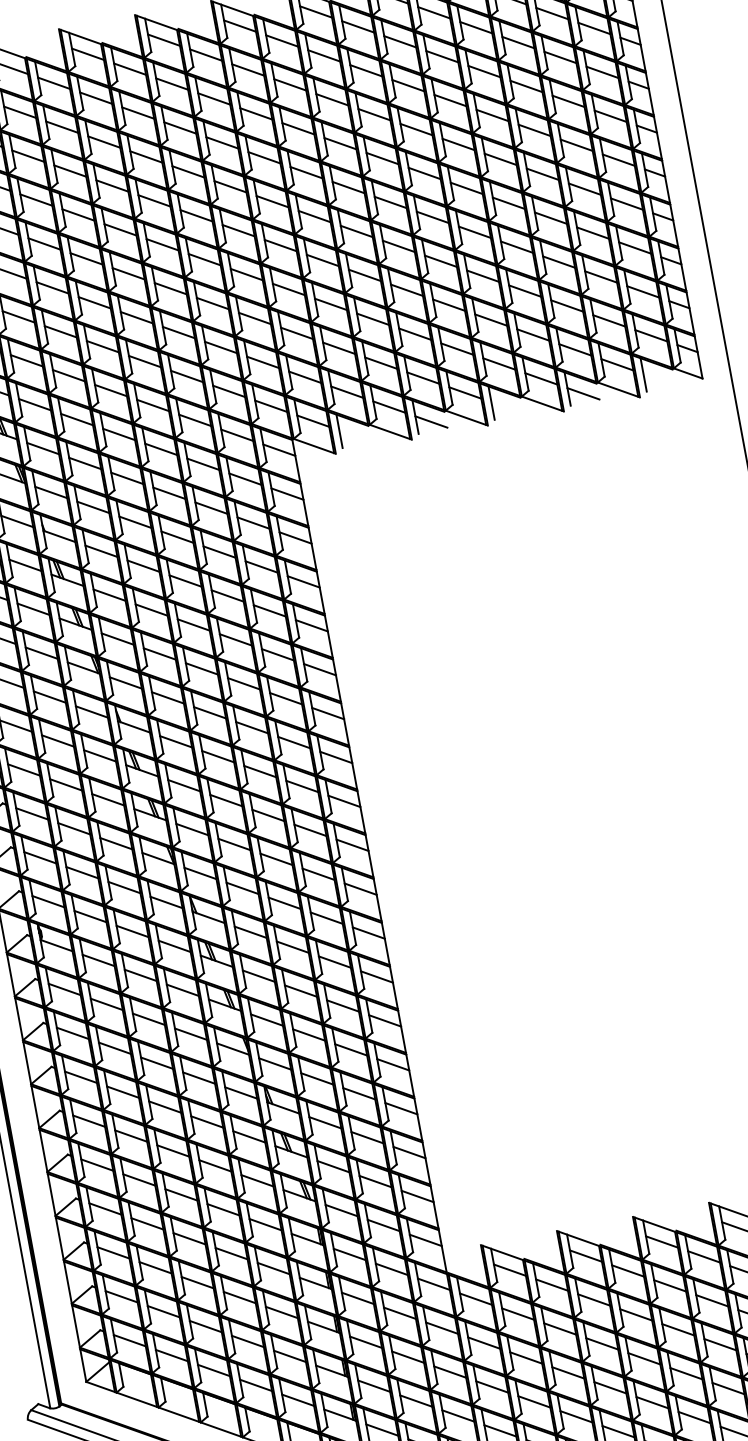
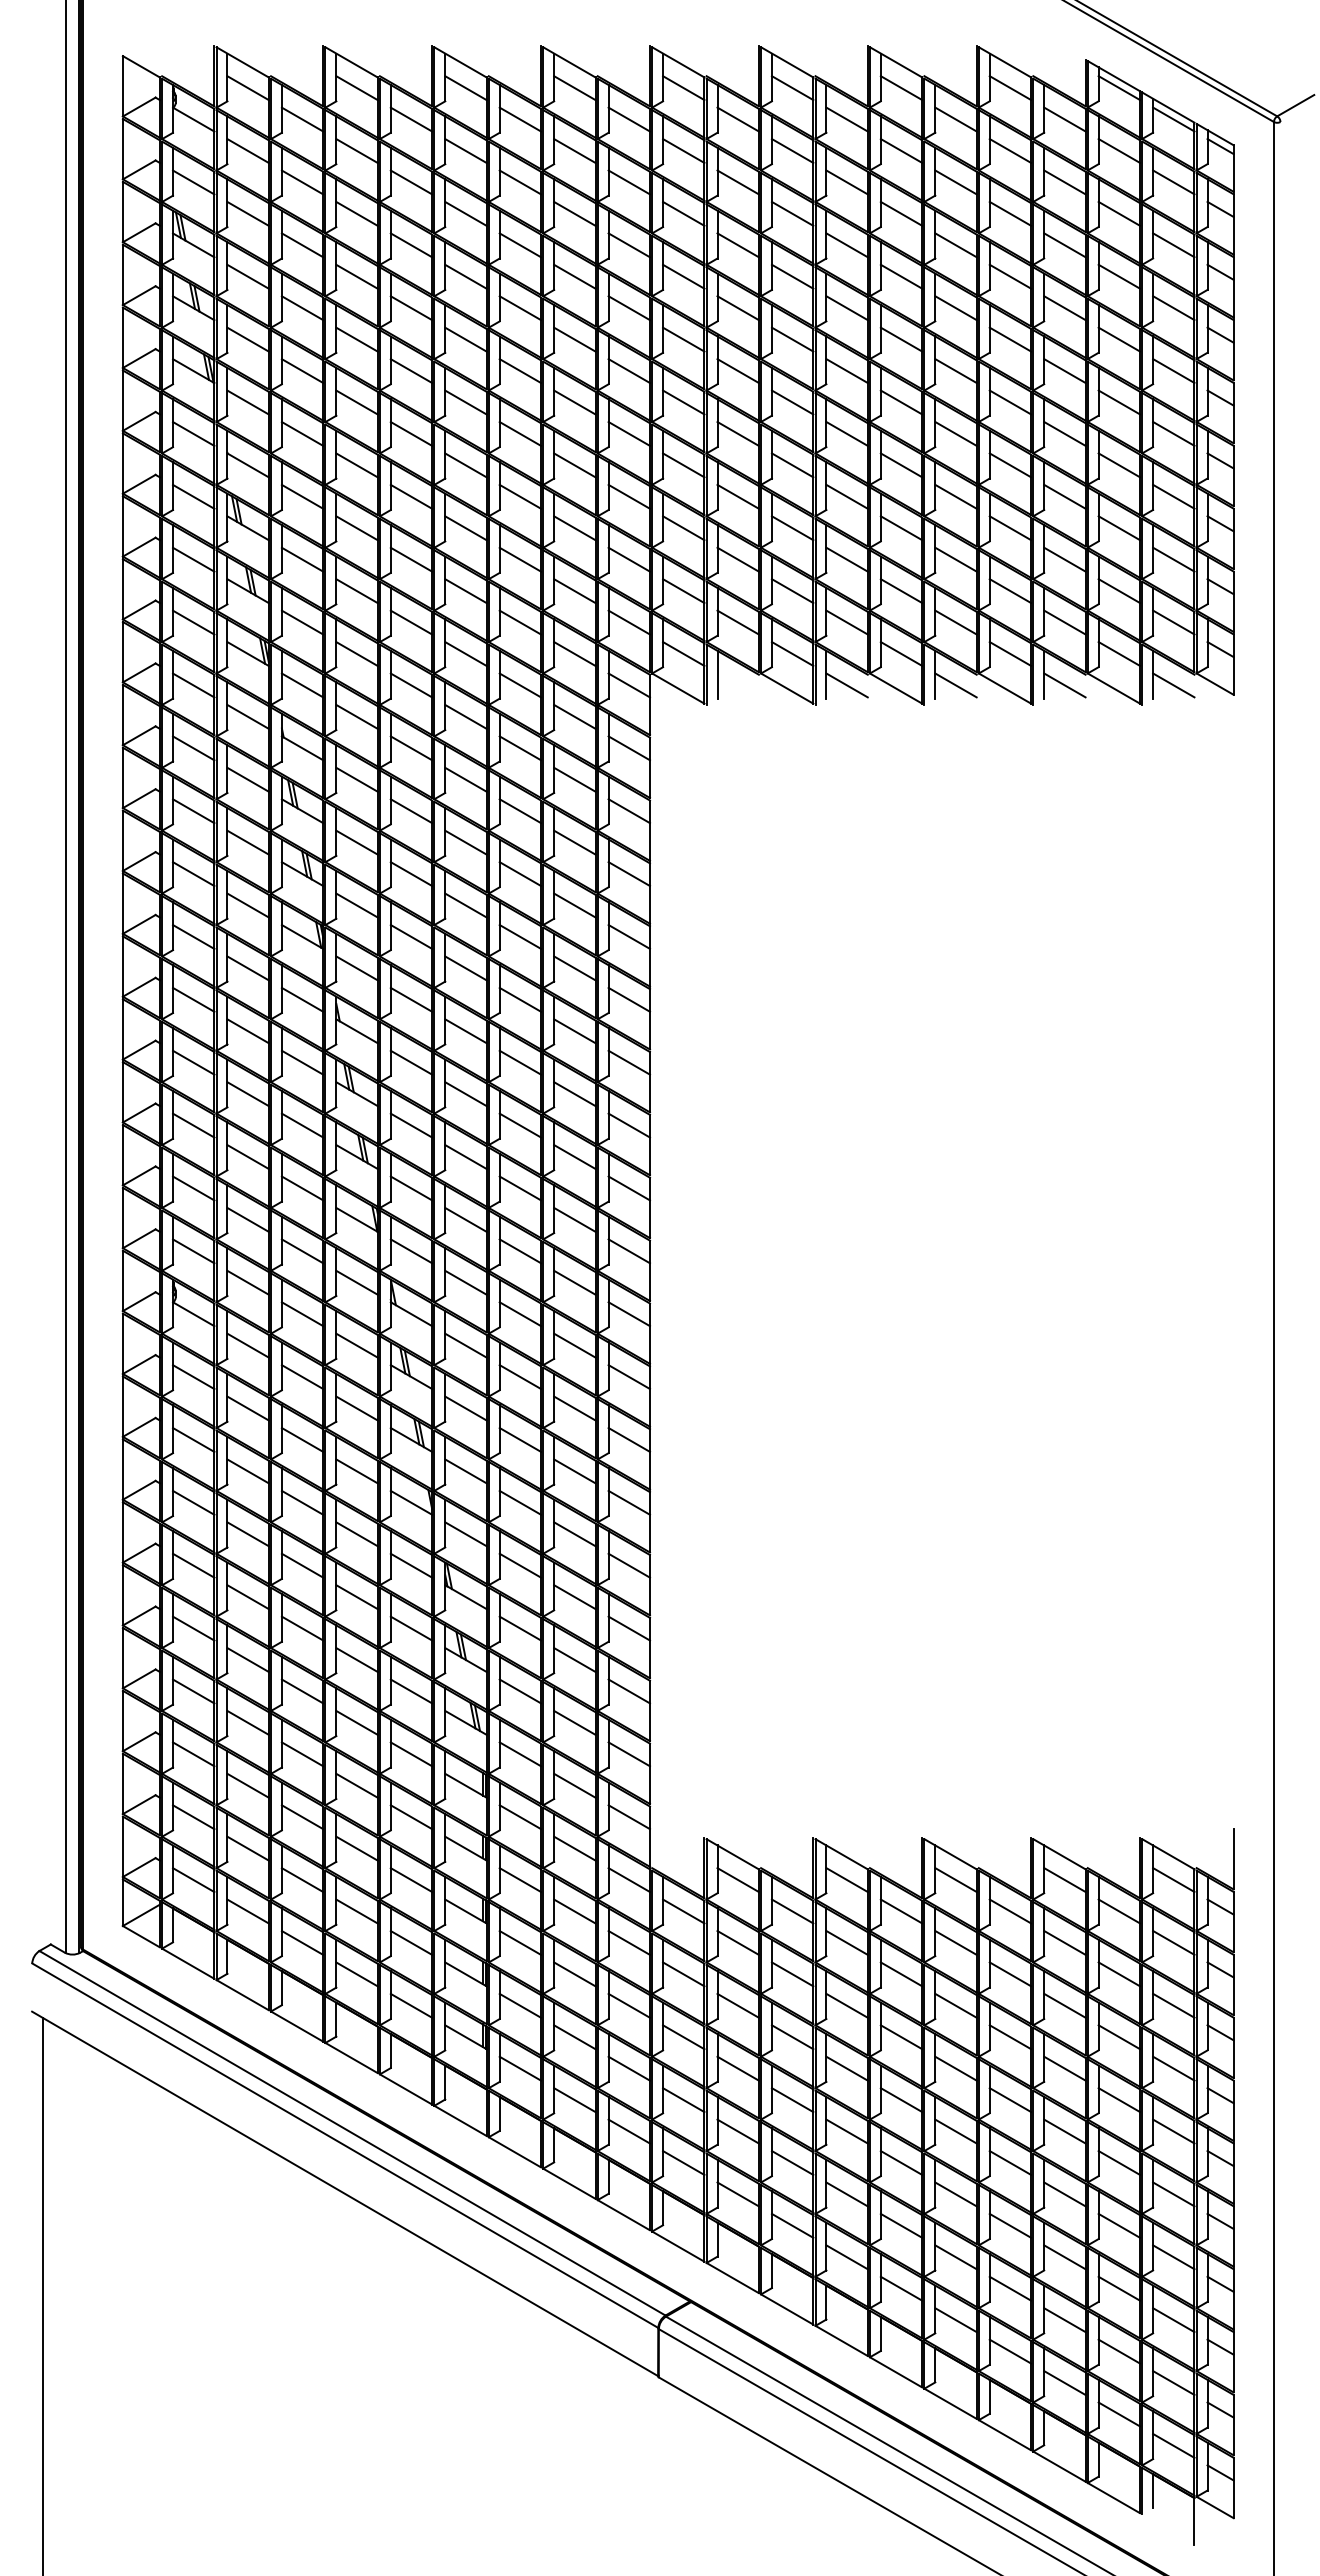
line: (659, 379) -> (1173, 685), added
line: (507, 408) -> (955, 685), added

